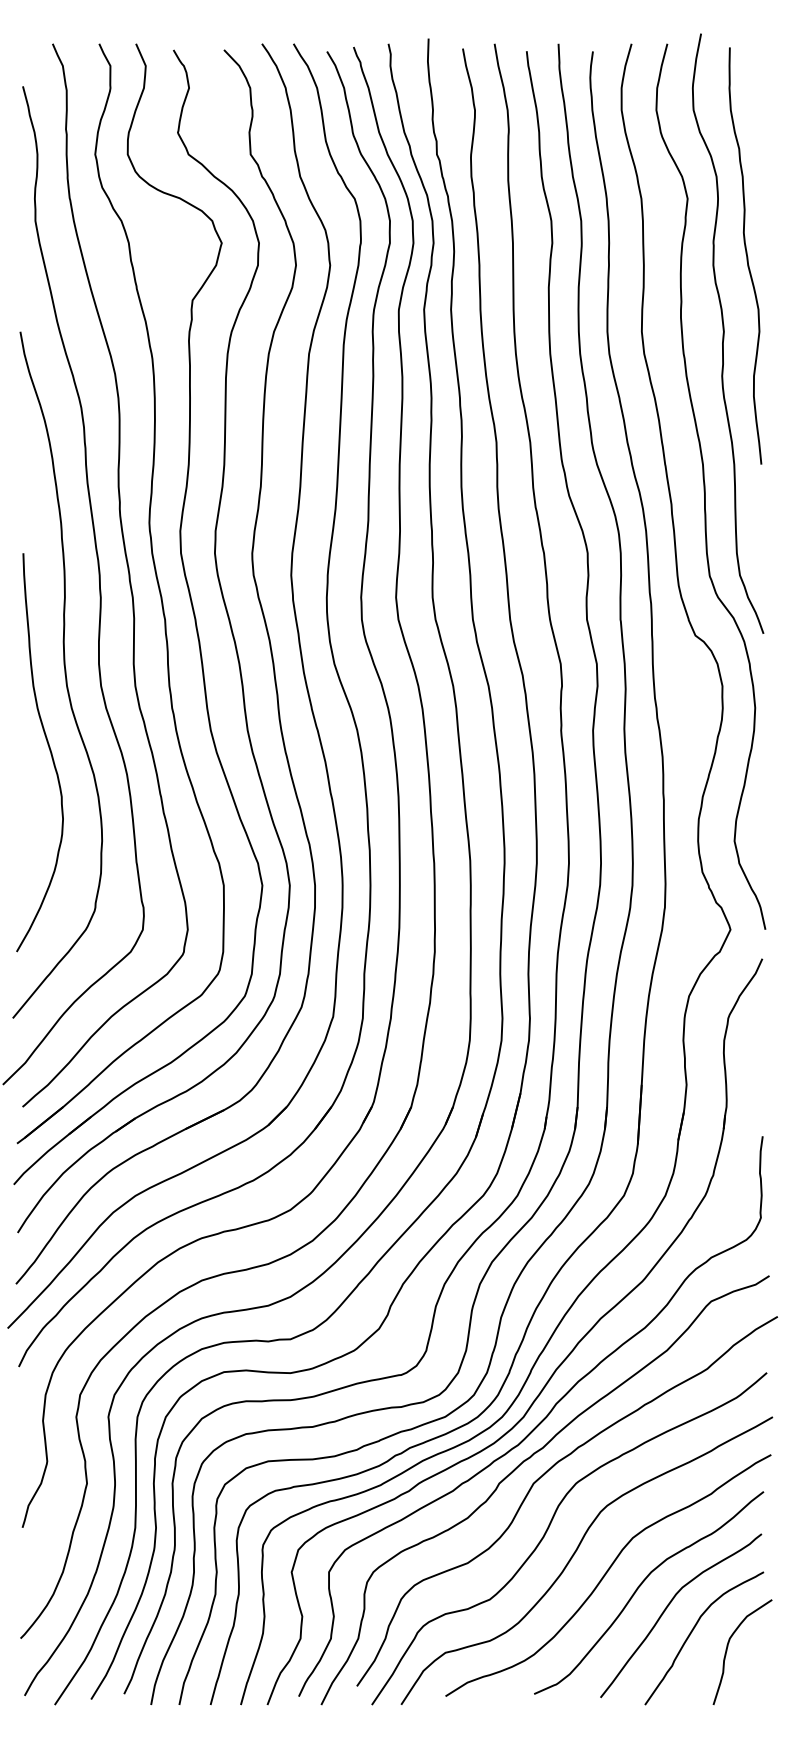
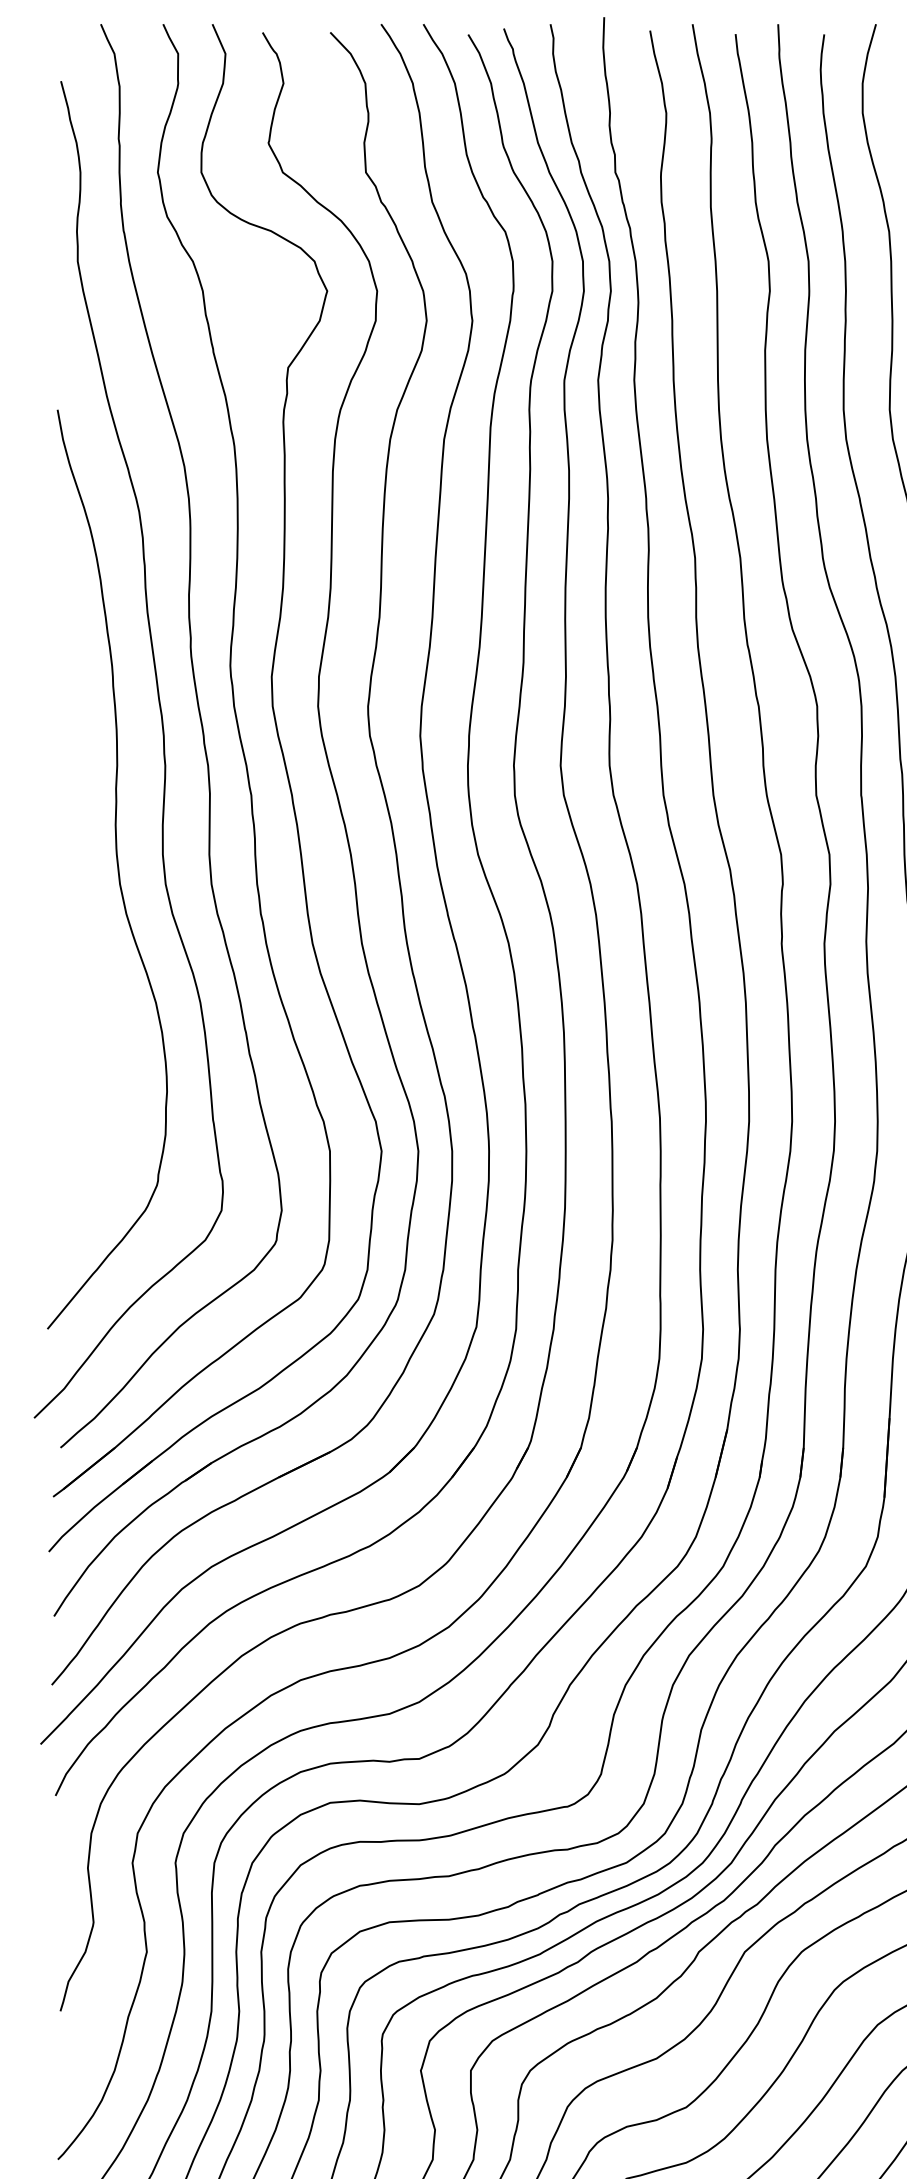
curve: (48, 748) -> (95, 967), removed

